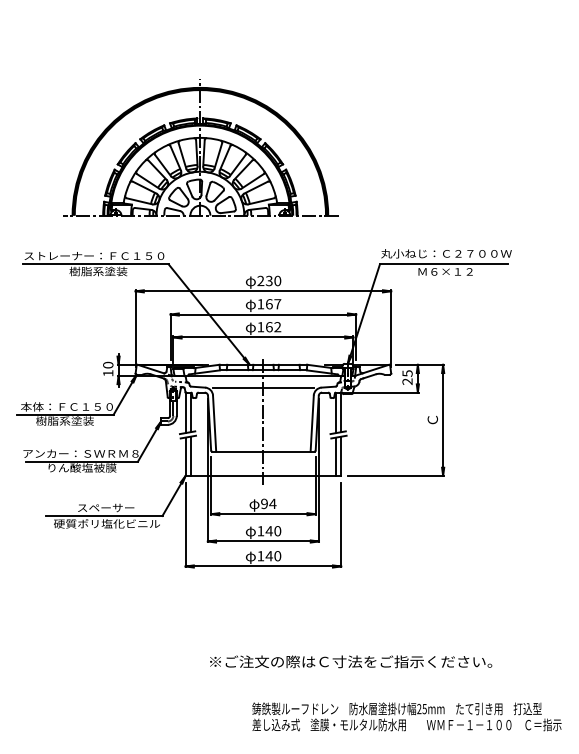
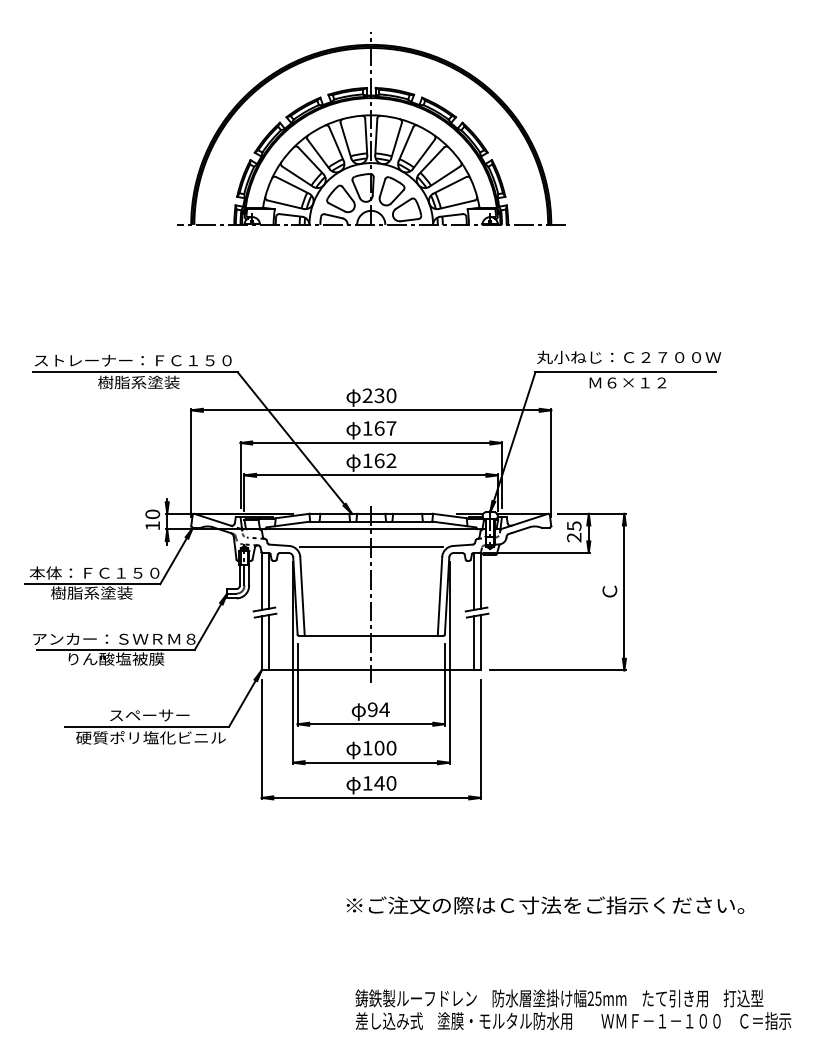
part: (200, 147) -> (371, 128), moved
text: (268, 531) -> (378, 748), 140 -> 100
text: (351, 661) -> (546, 904), moved

